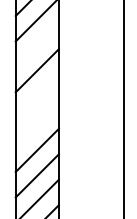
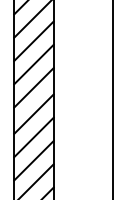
line: (36, 44) -> (33, 40), added
line: (36, 95) -> (33, 87), added
line: (36, 124) -> (33, 113), added

